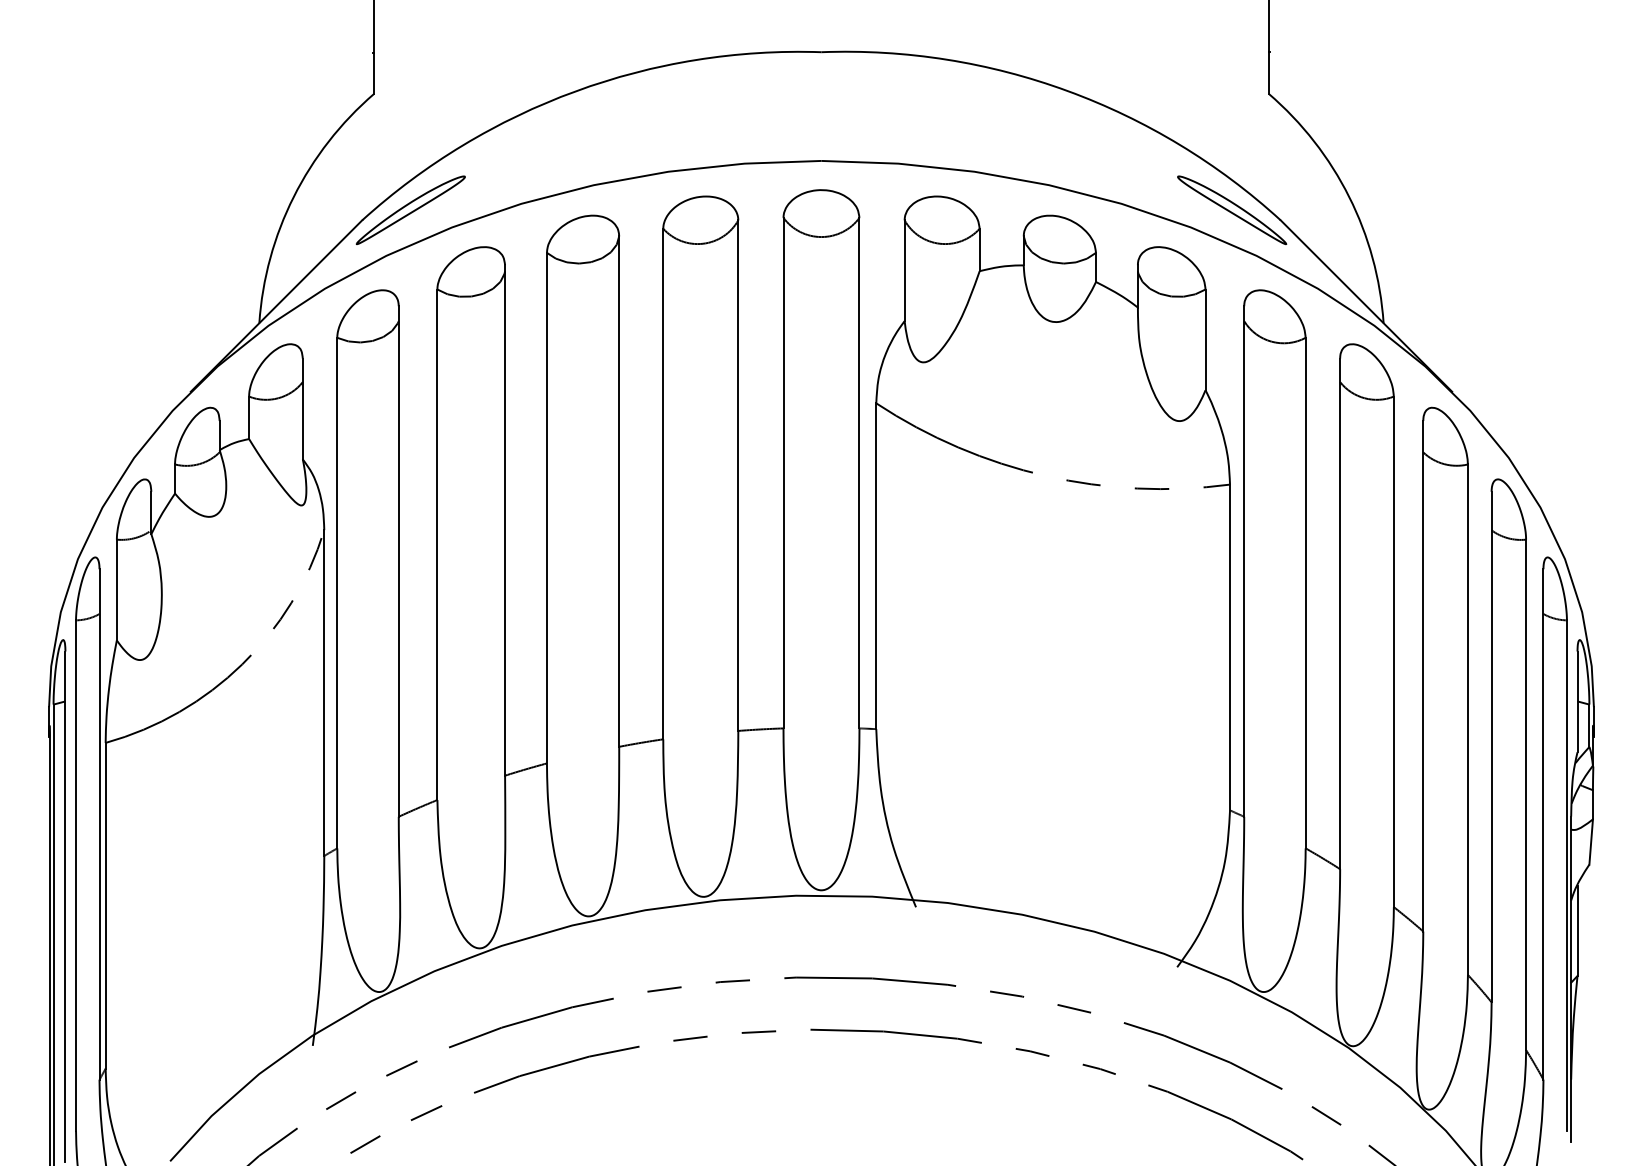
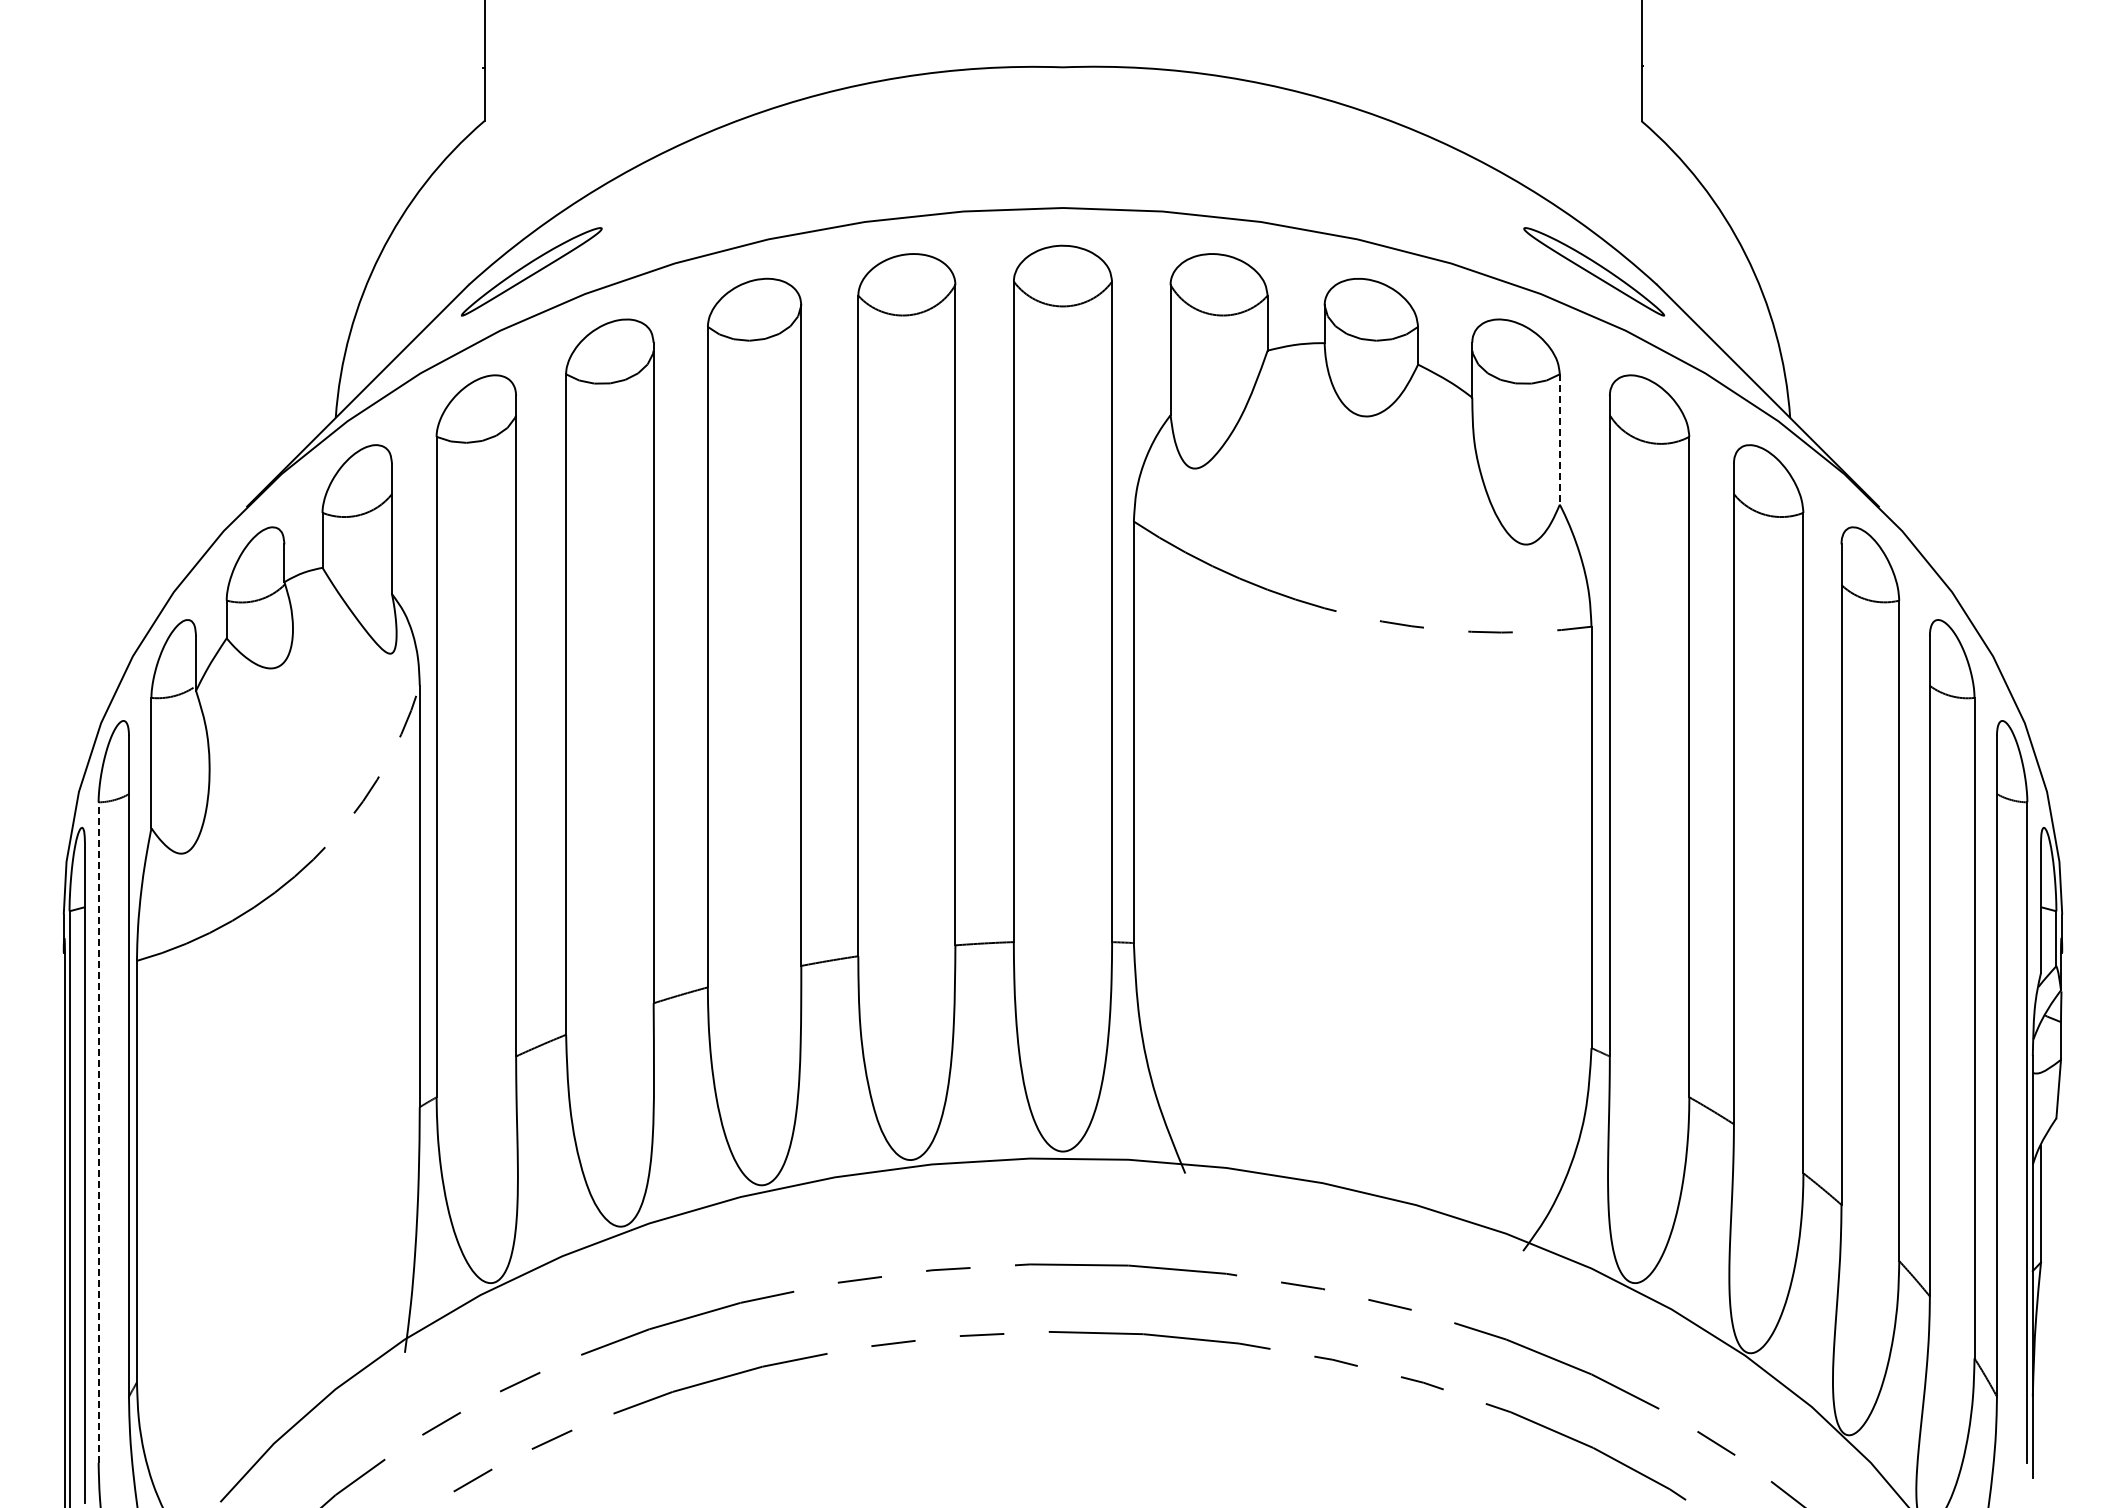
line: (1205, 340) -> (1559, 440), solid -> dashed
line: (75, 875) -> (98, 1132), solid -> dashed

